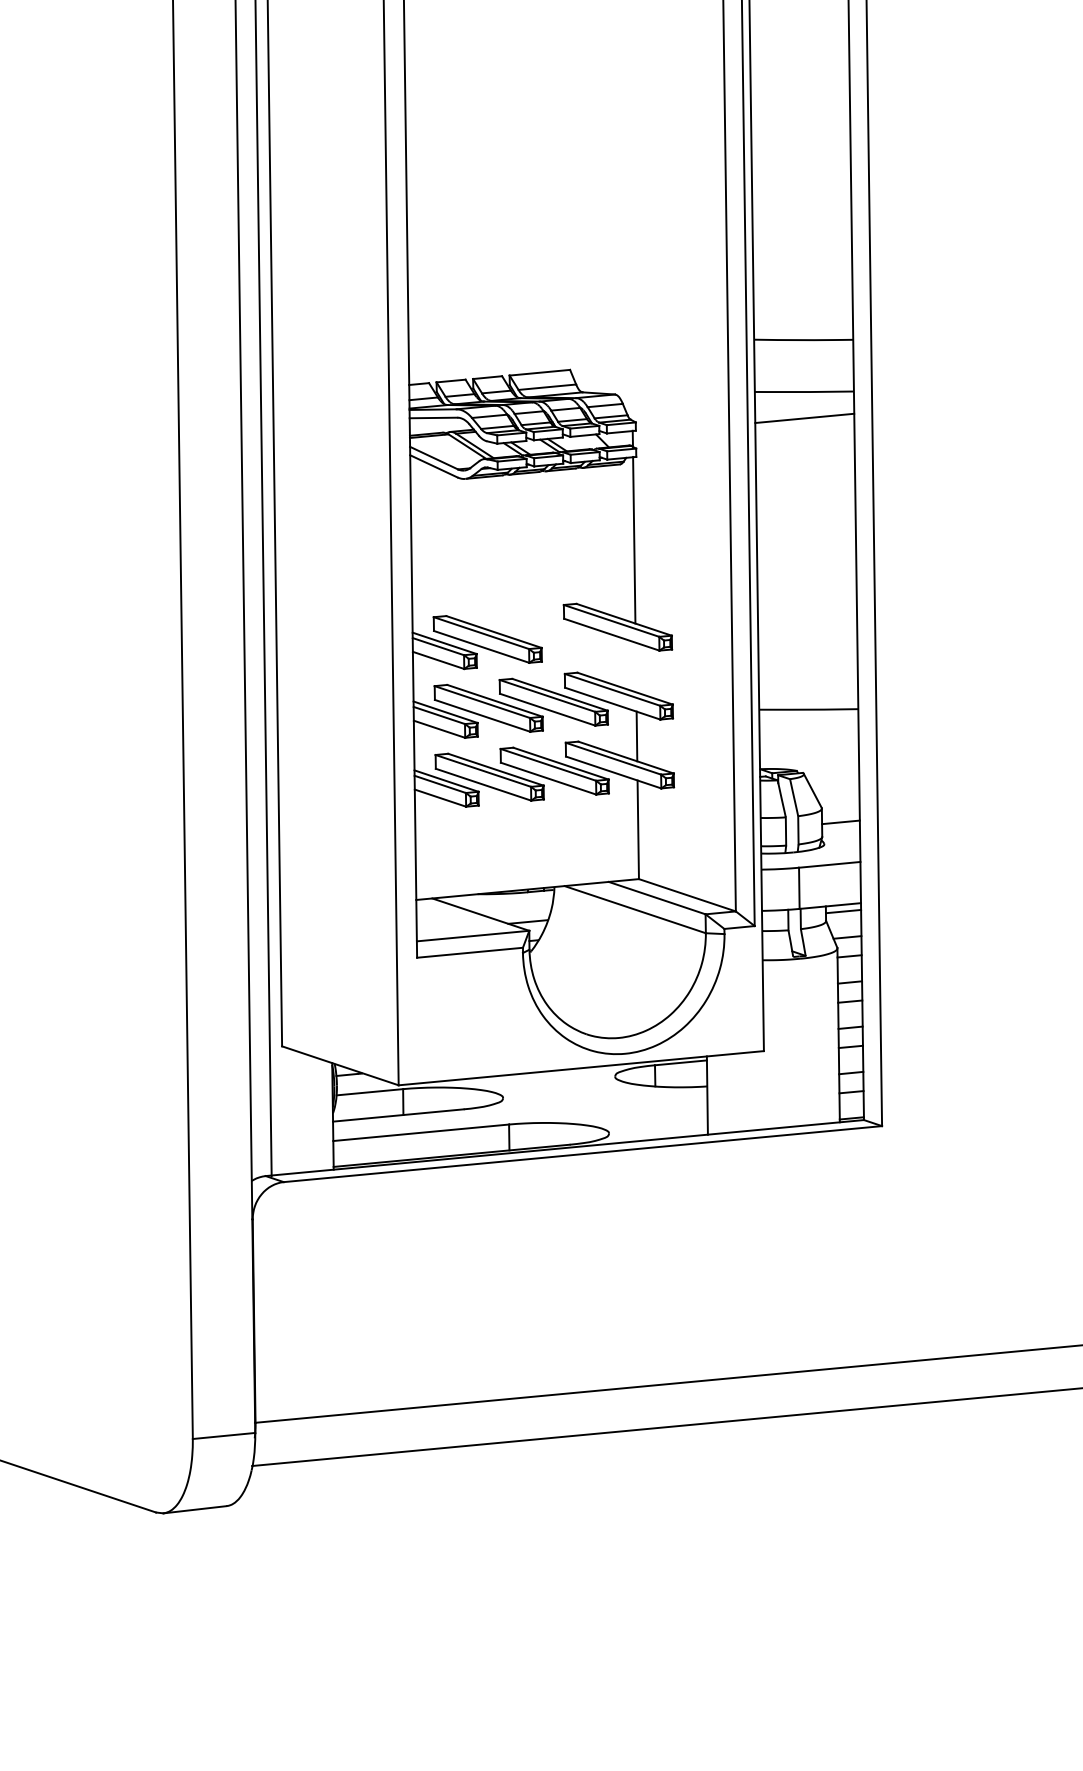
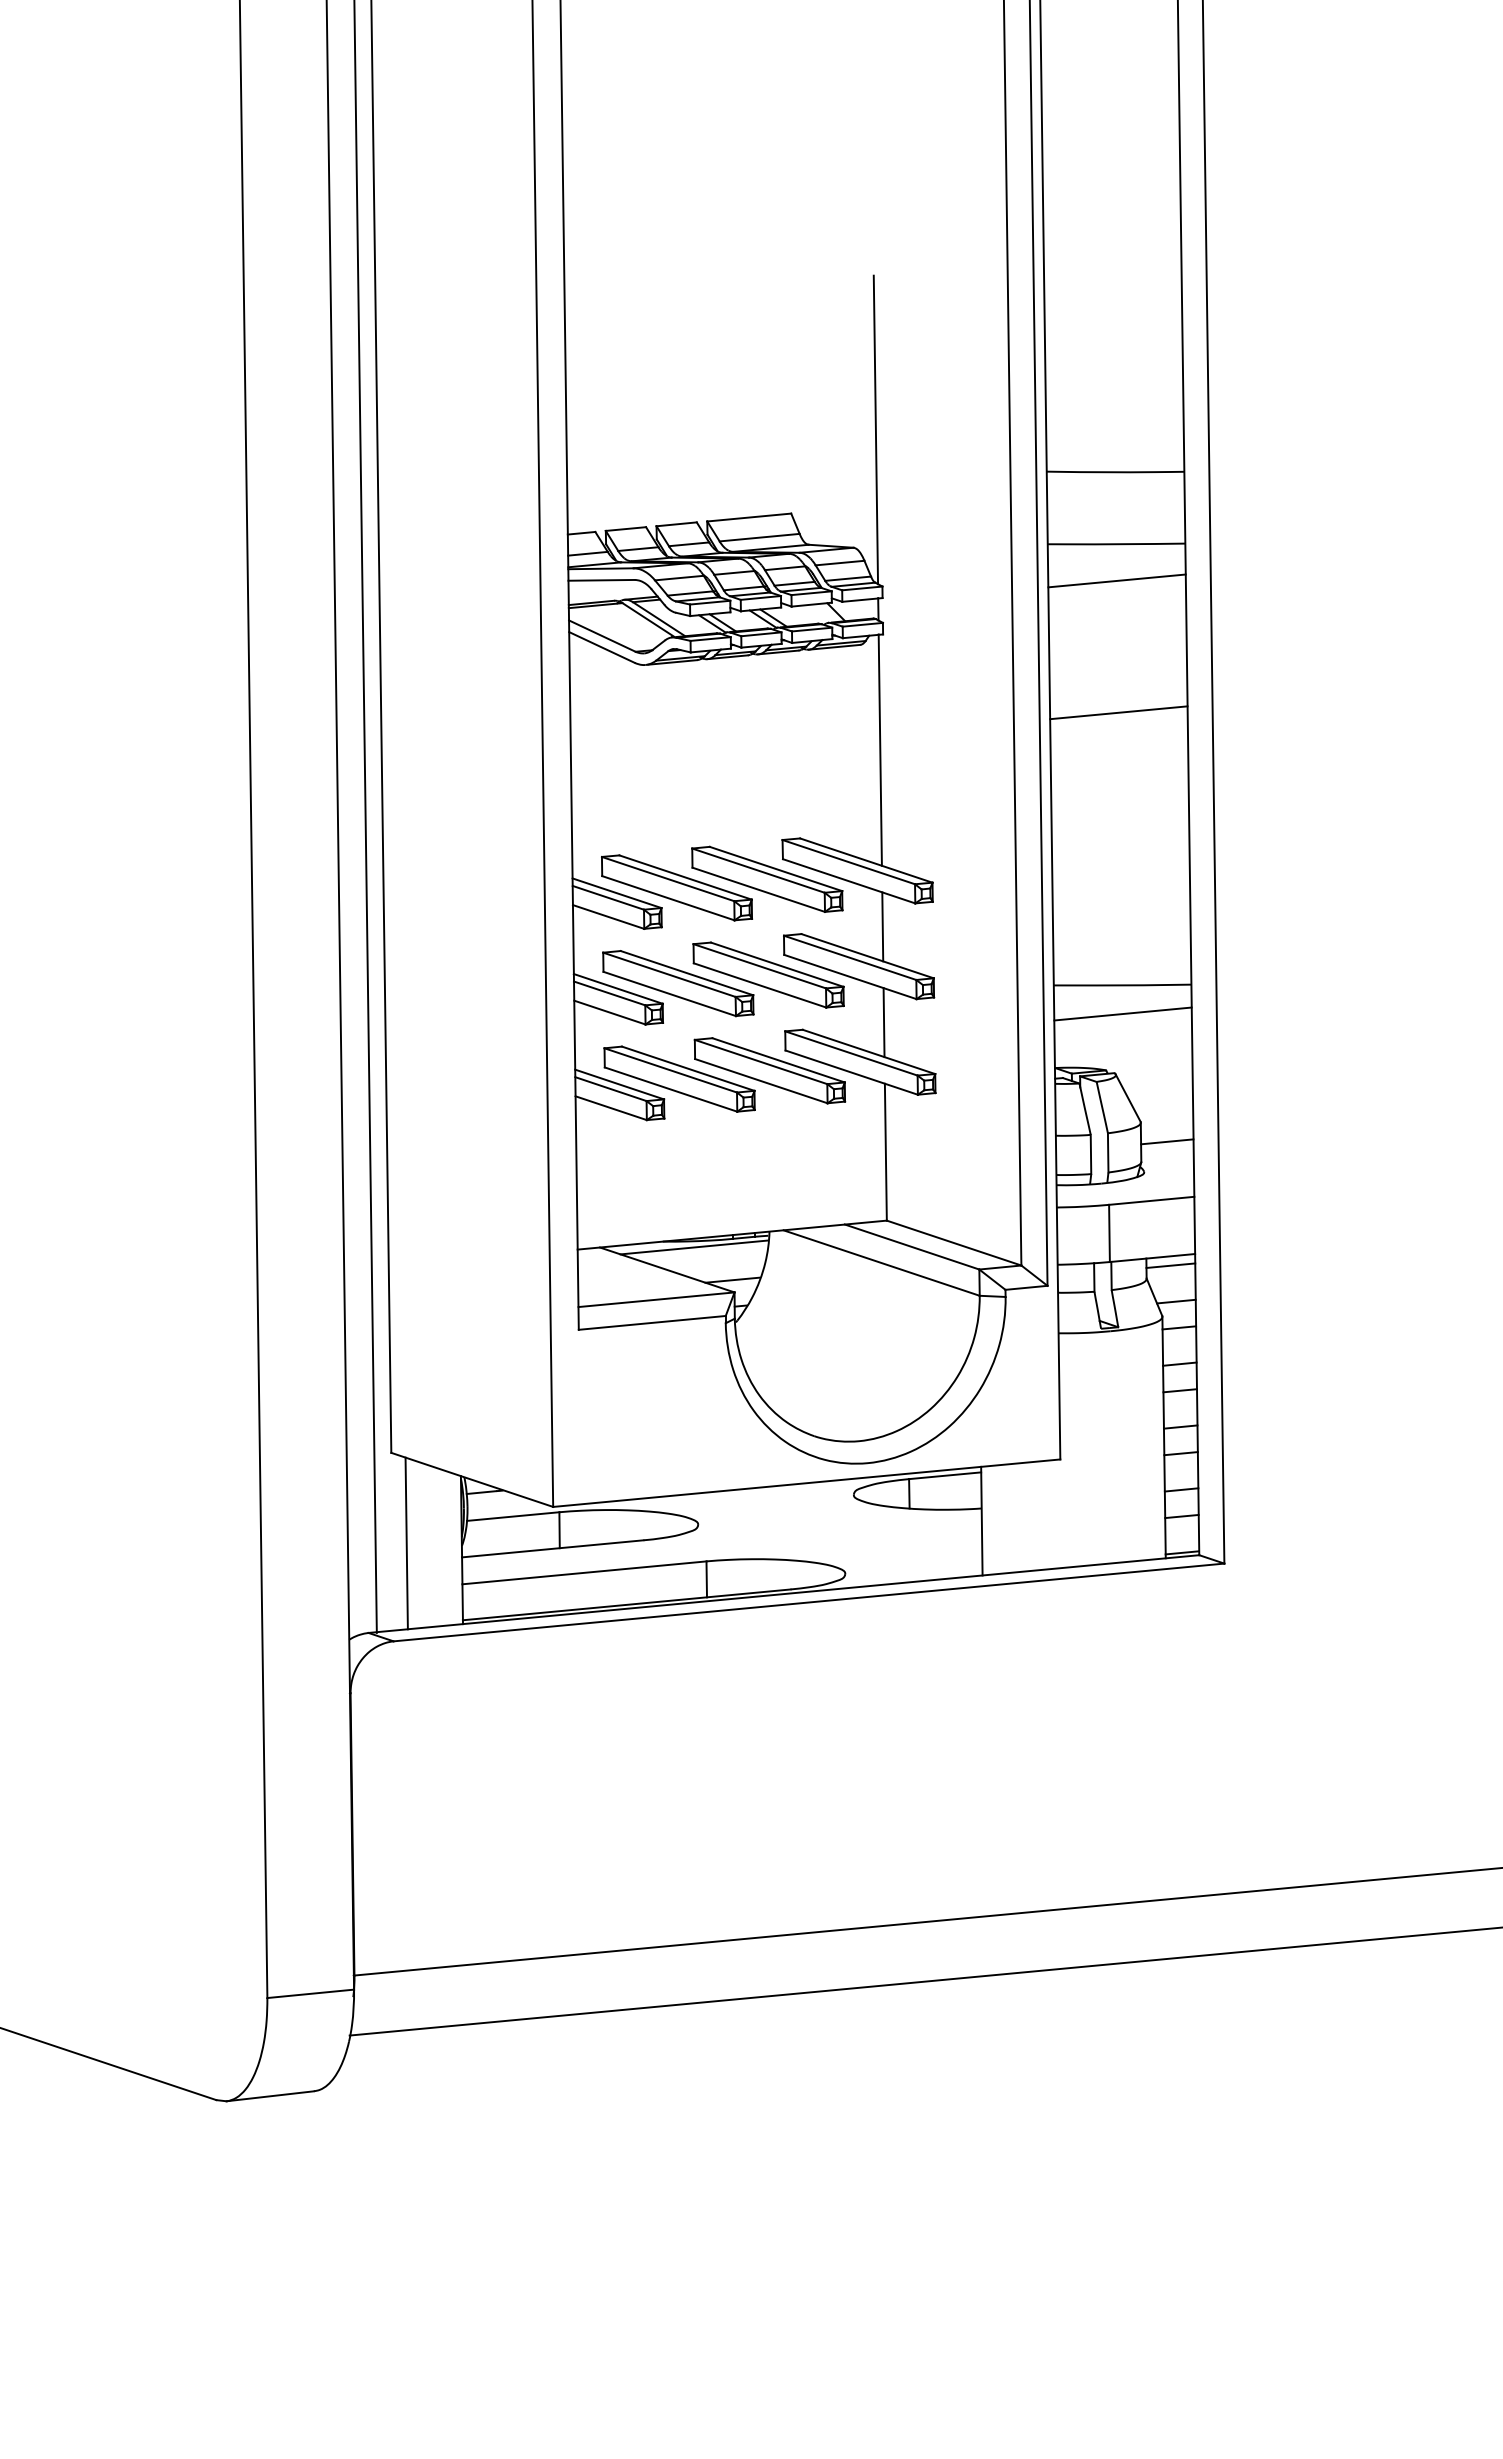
line: (630, 309) -> (875, 429), added
line: (805, 513) -> (1118, 712), added
part: (553, 632) -> (767, 878), added
line: (635, 667) -> (882, 926), added
line: (808, 729) -> (1122, 1013), added
line: (499, 898) -> (693, 1247), added
line: (293, 1111) -> (406, 1543), added

